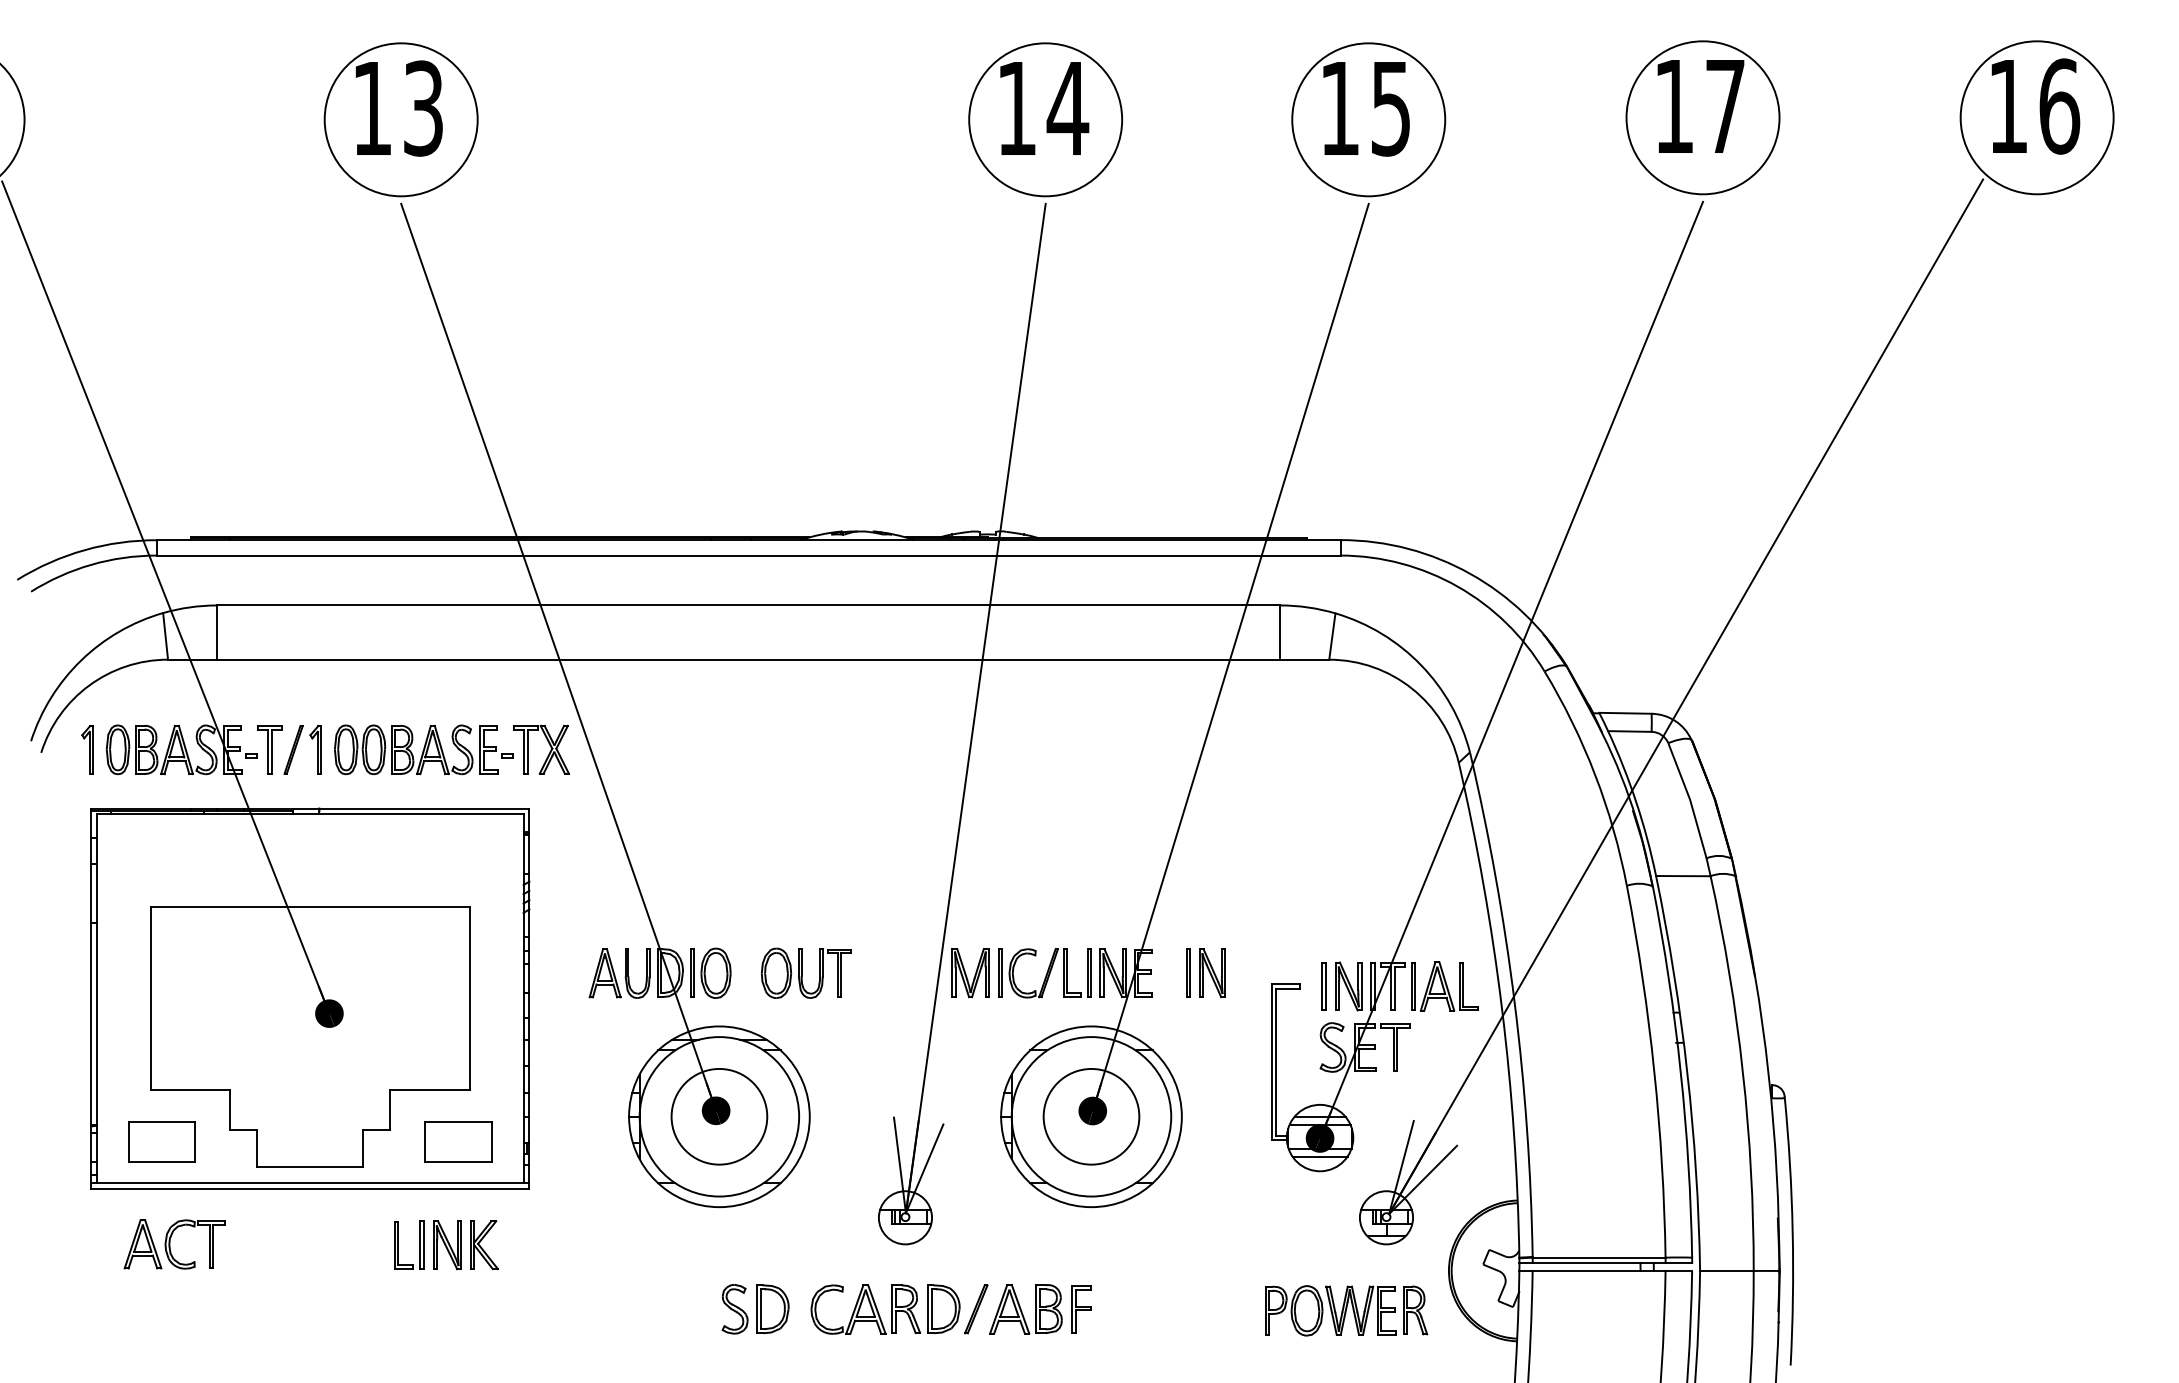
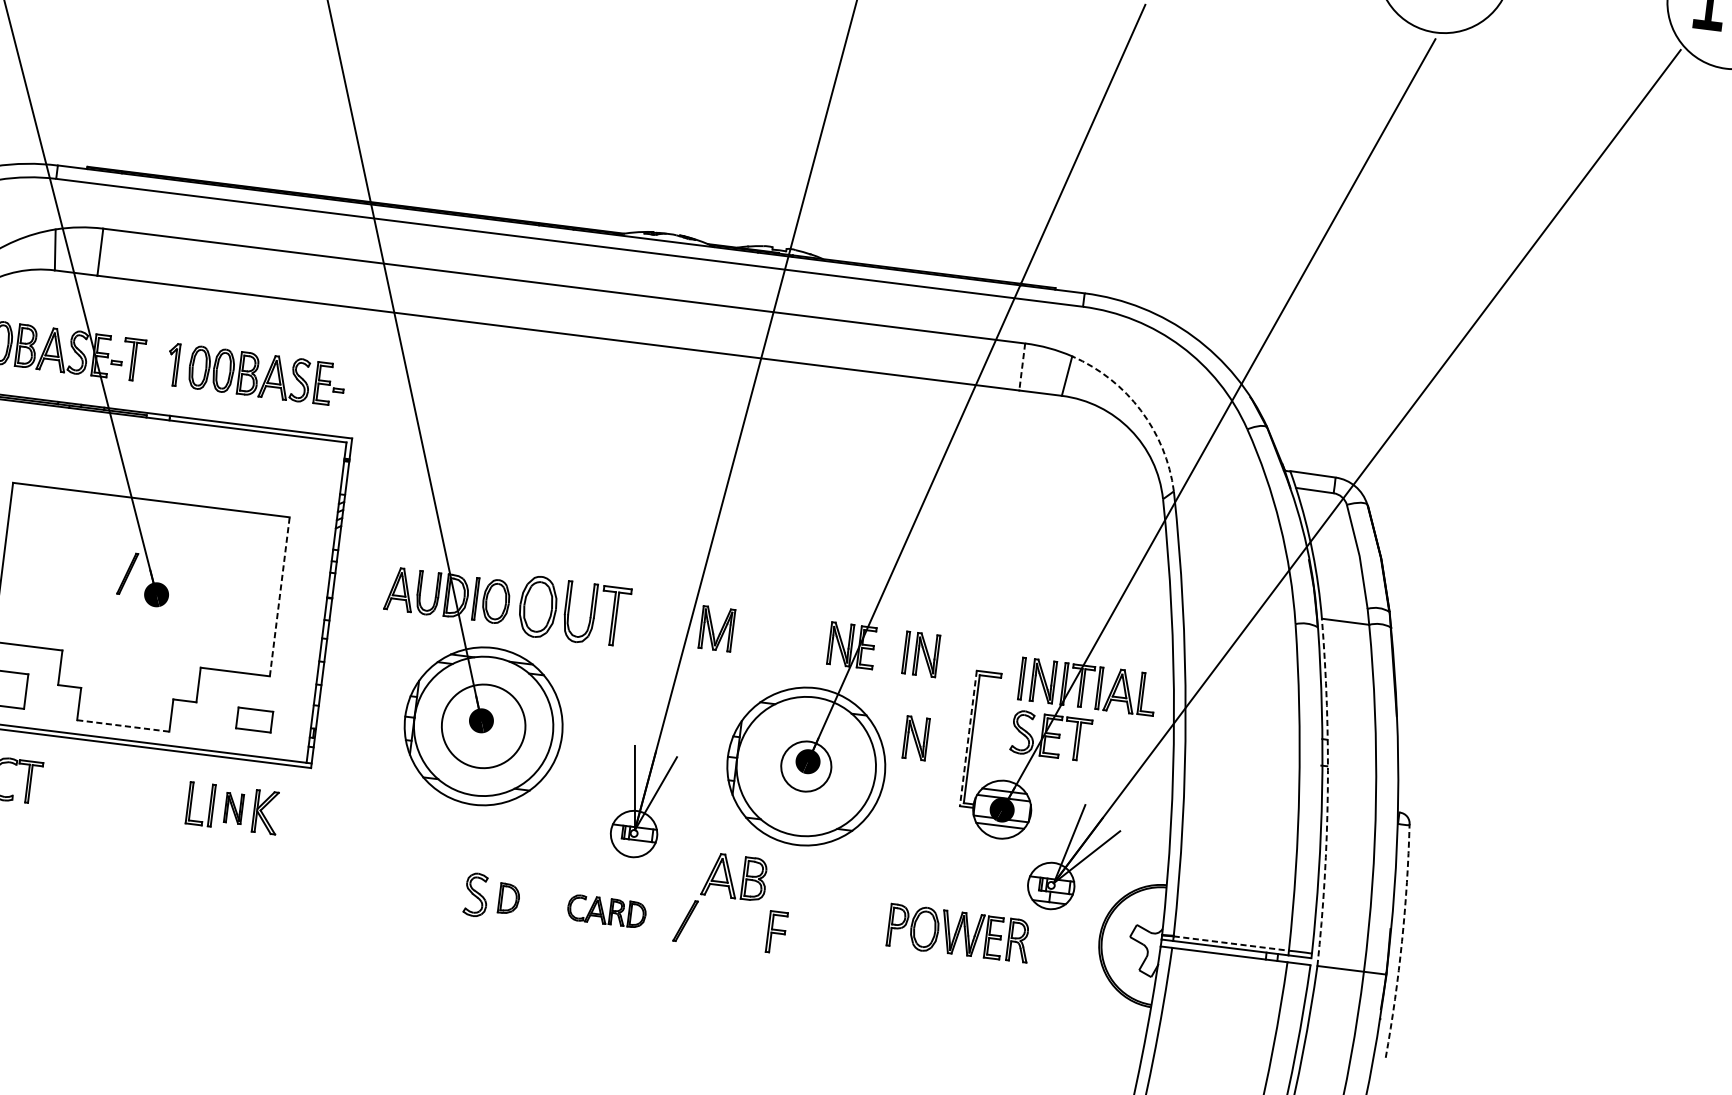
line: (1280, 633) -> (1022, 367), solid -> dashed
arc: (1421, 665) -> (1141, 410), solid -> dashed
part: (293, 749) -> (127, 573), moved
part: (548, 753) -> (374, 392), removed
part: (806, 972) -> (574, 610), size x1.4
part: (1044, 973) -> (781, 637), removed
line: (469, 998) -> (279, 596), solid -> dashed
line: (1271, 1062) -> (968, 738), solid -> dashed
part: (1212, 1069) -> (916, 738), added
arc: (1687, 1072) -> (1327, 792), solid -> dashed
circle: (1091, 1116) -> (806, 766), size x0.6
part: (458, 1141) -> (254, 719), size x0.6
line: (310, 1167) -> (123, 726), solid -> dashed
arc: (1792, 1230) -> (1401, 940), solid -> dashed
part: (447, 1245) -> (233, 808), size x0.7
line: (1599, 1257) -> (1231, 943), solid -> dashed
part: (772, 1308) -> (508, 898), size x0.7
part: (885, 1309) -> (606, 911), size x0.6
part: (1025, 1309) -> (734, 877), moved
part: (1346, 1310) -> (959, 933), moved

